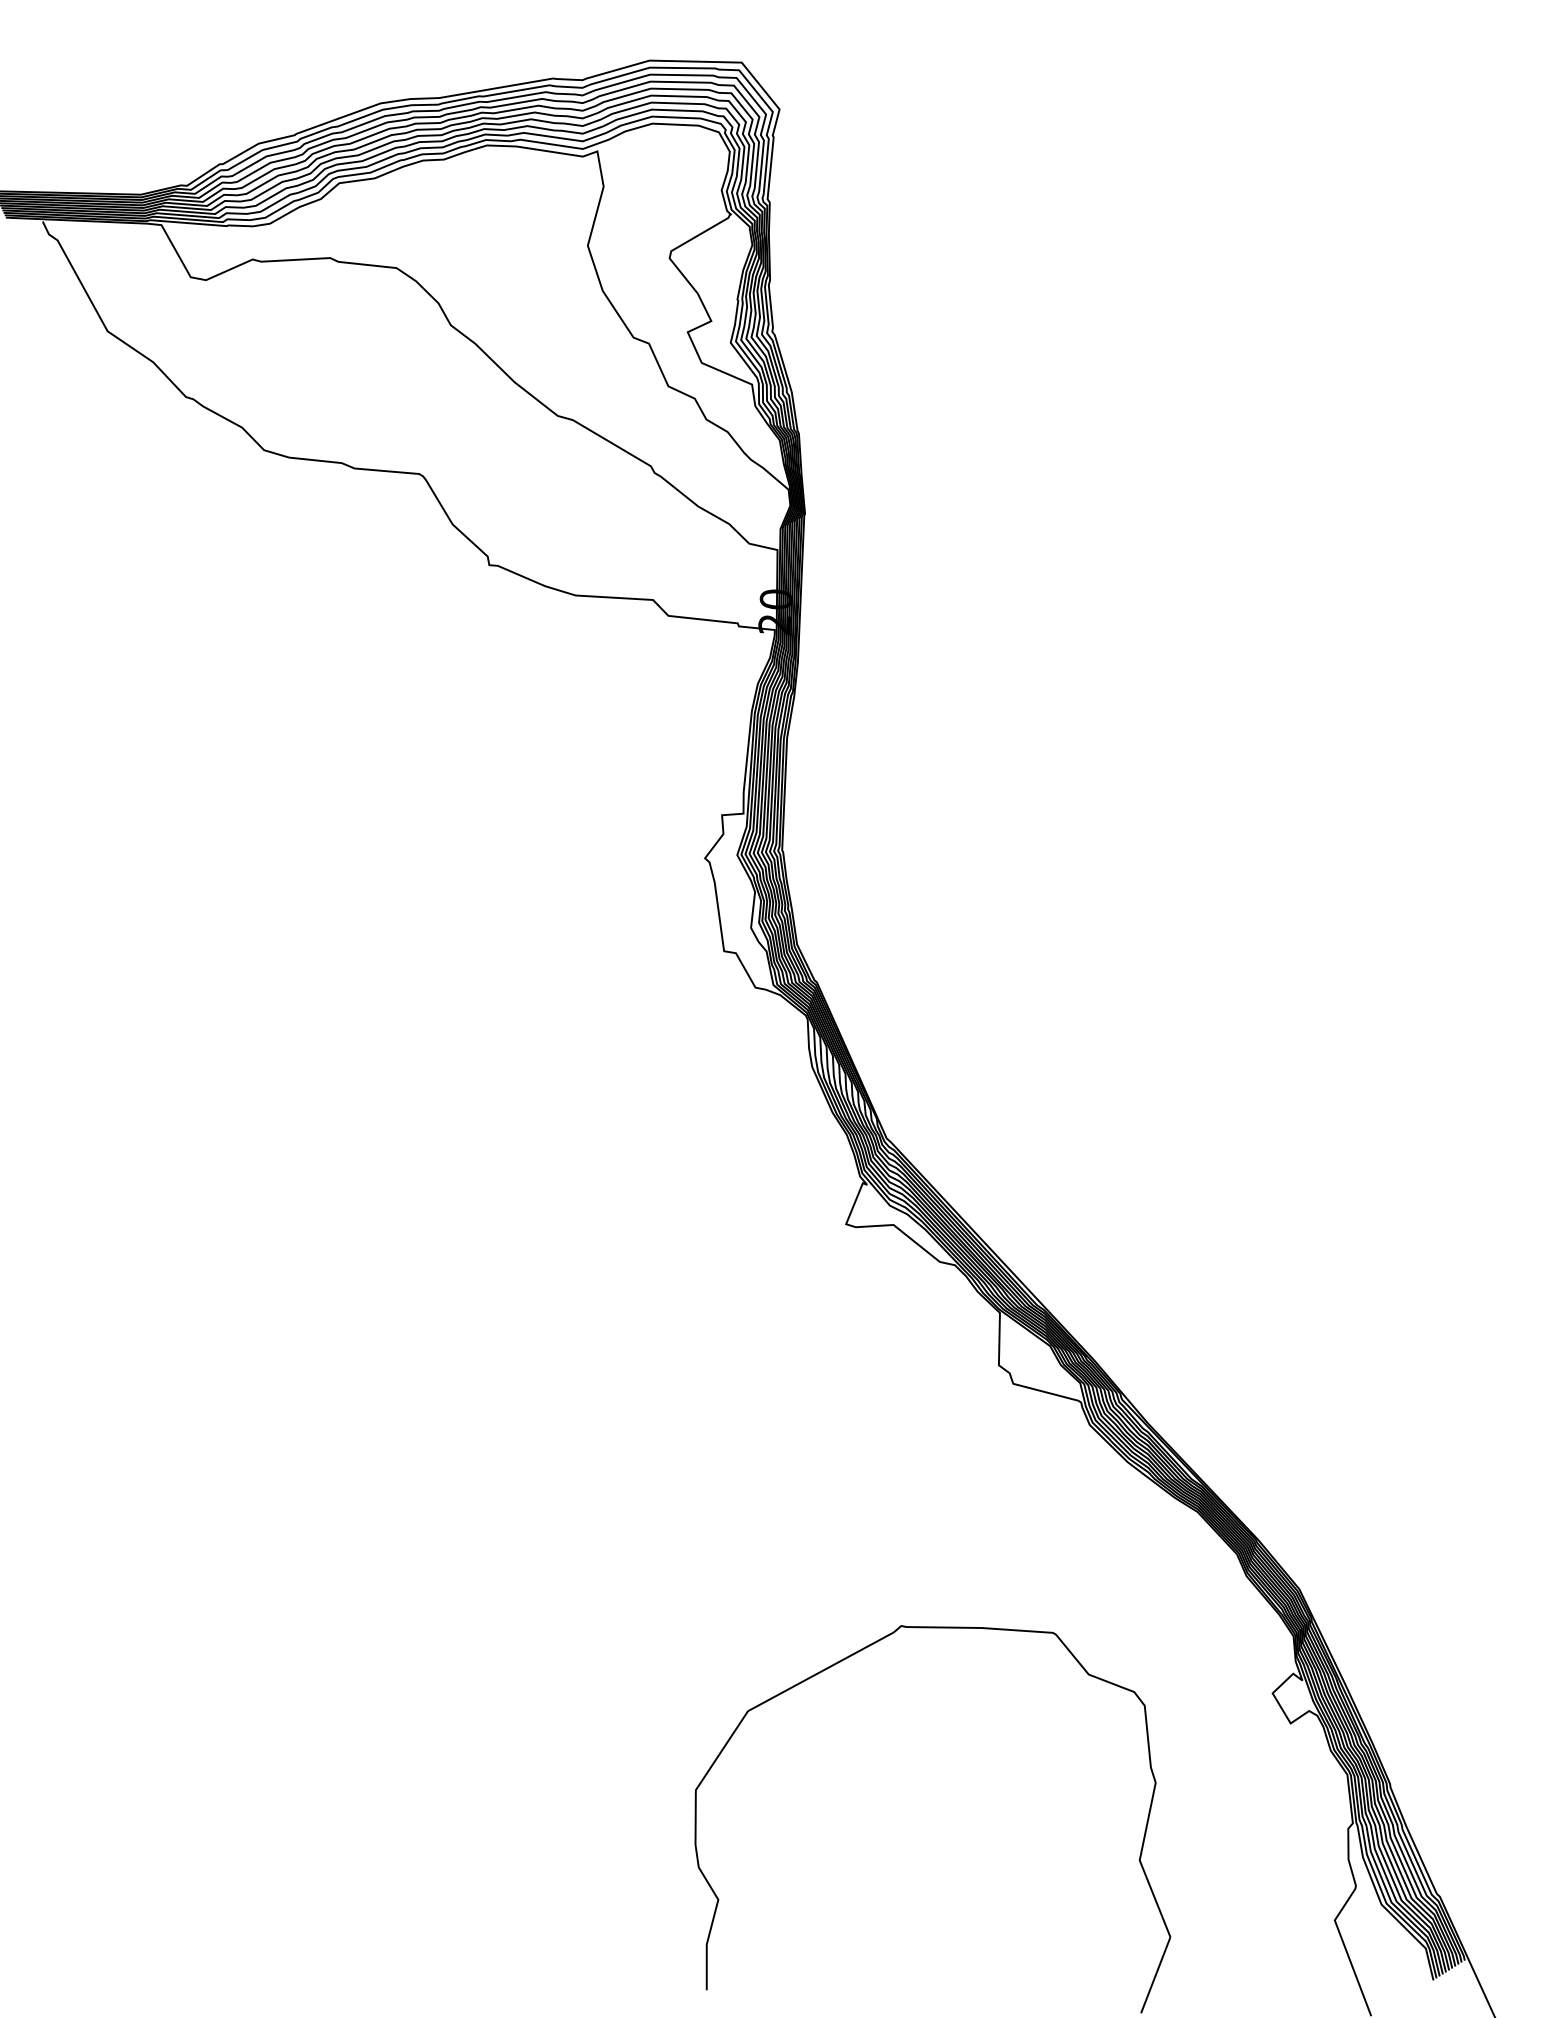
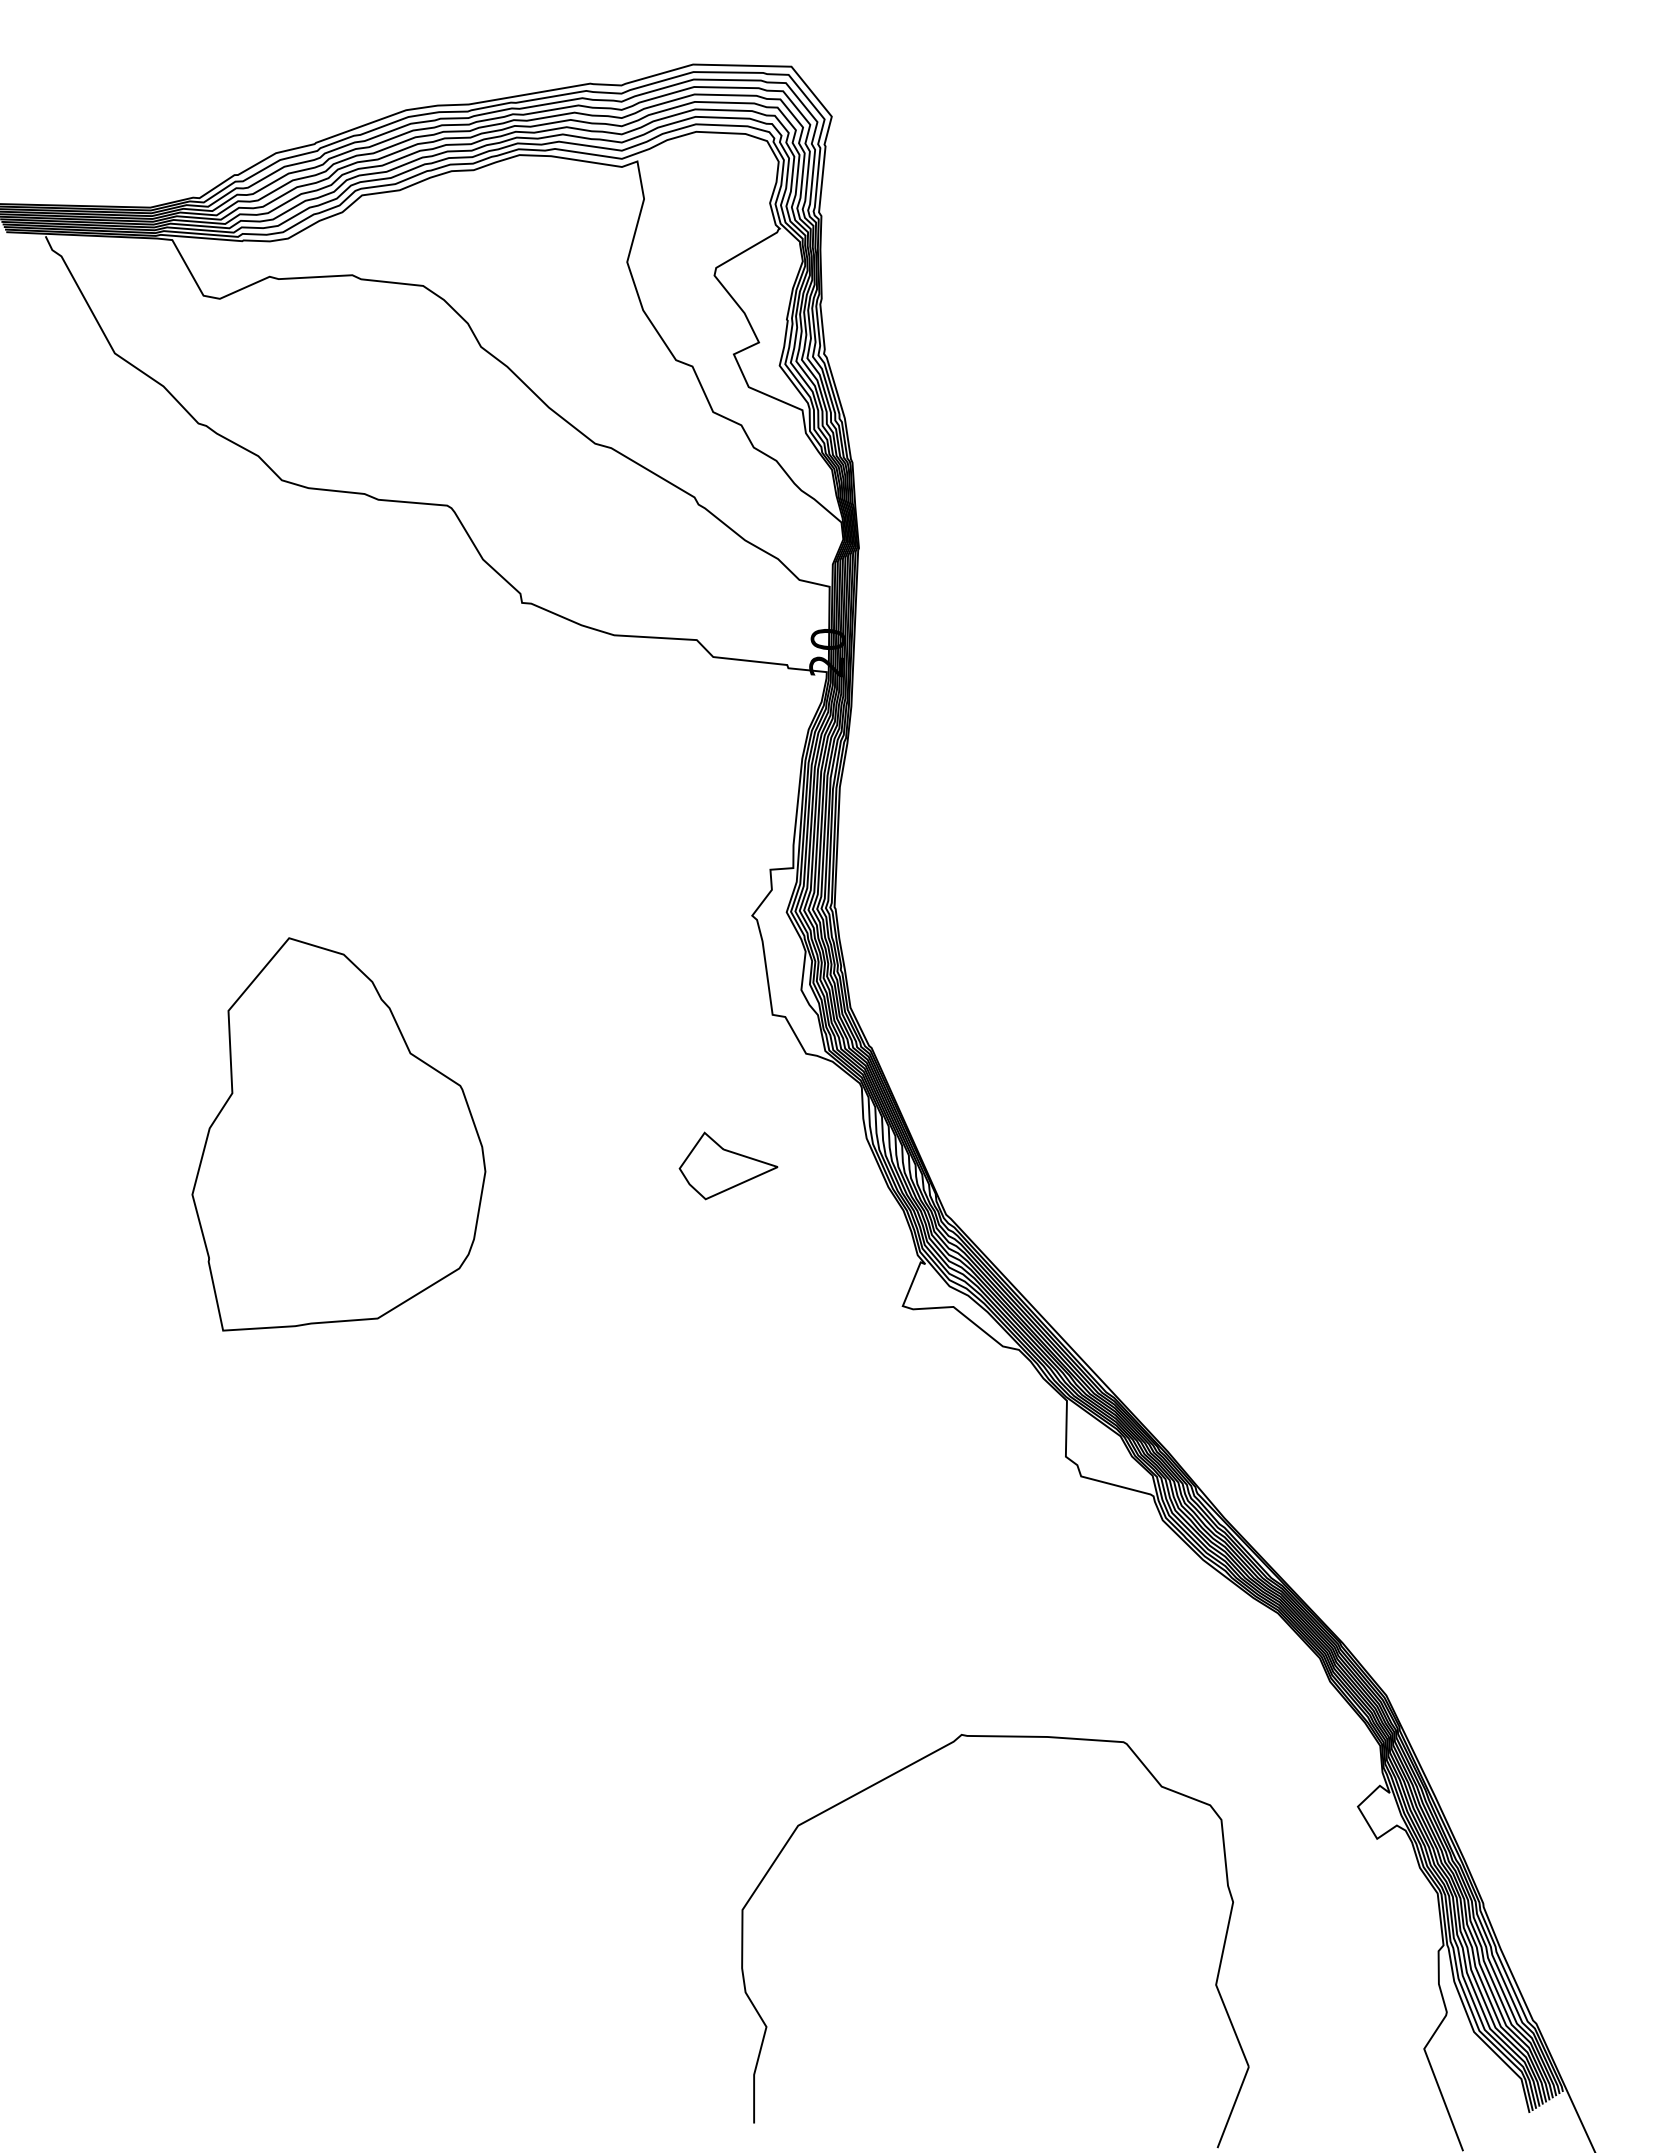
part: (317, 1063) -> (338, 1134), added
part: (682, 1092) -> (728, 1165), added

